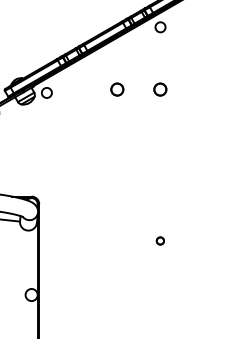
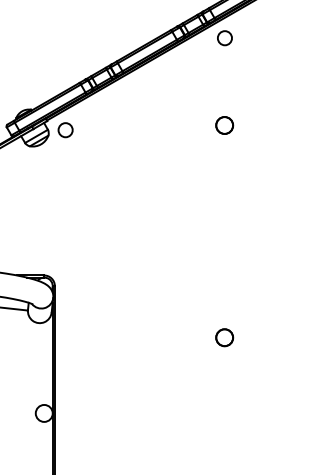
circle: (117, 89) -> (164, 125), removed
circle: (160, 240) -> (224, 337), size x1.67

